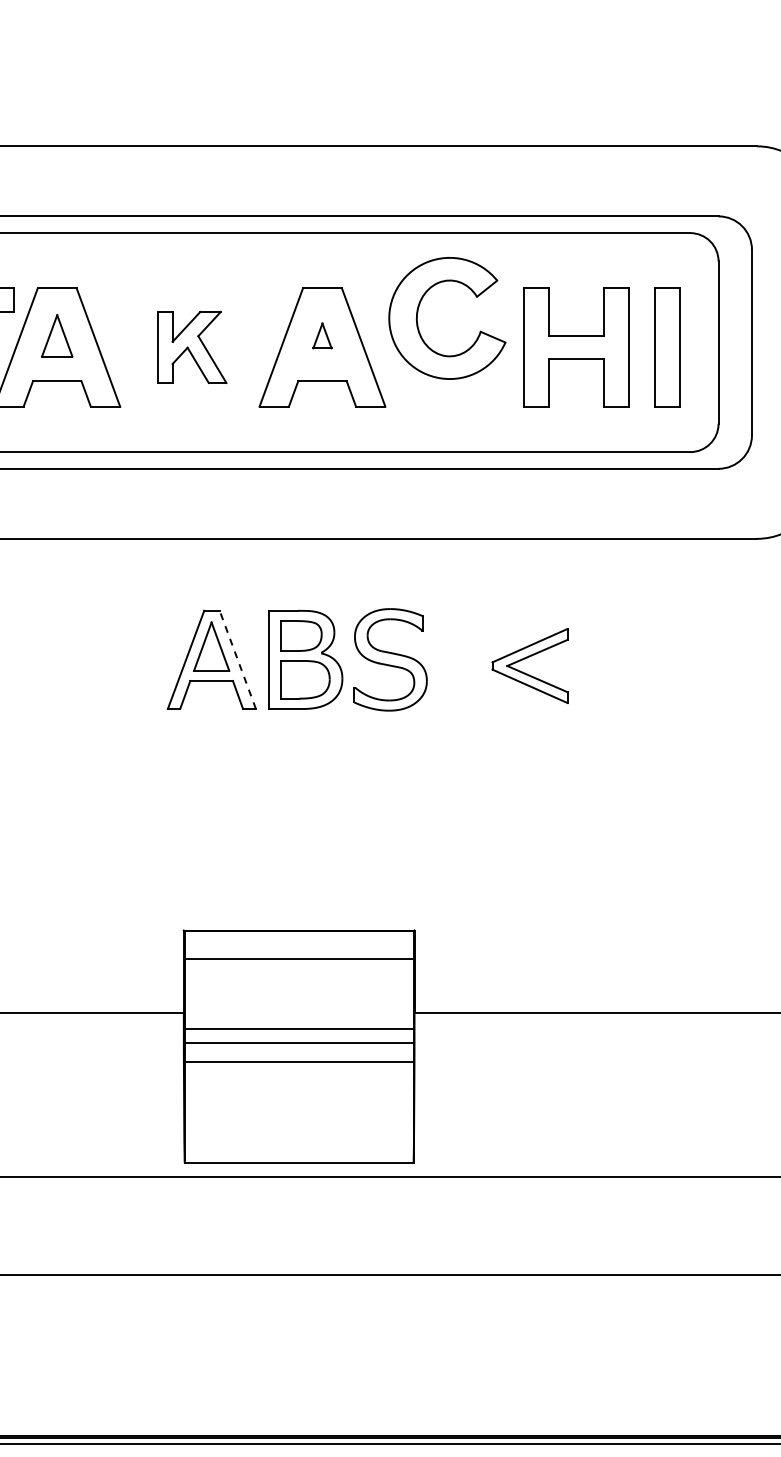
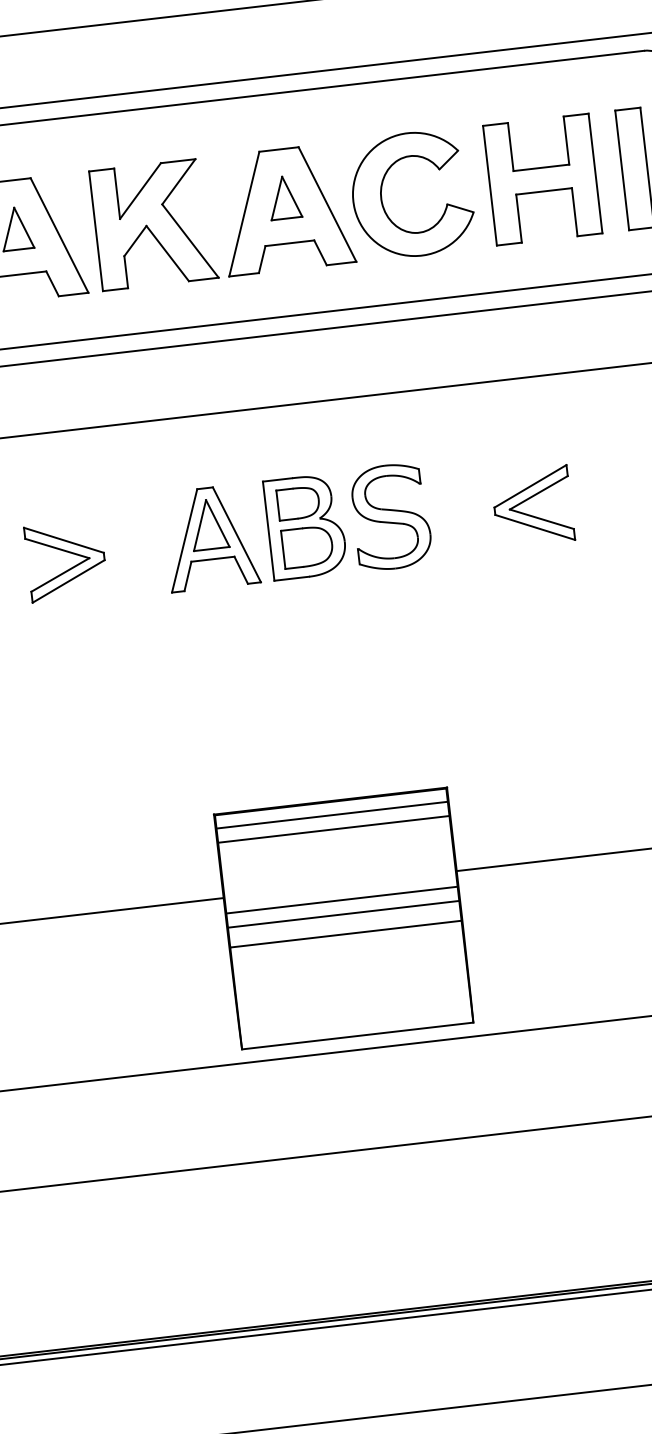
part: (418, 312) -> (382, 192), moved
part: (322, 335) -> (284, 197), size x1.67
part: (192, 347) -> (154, 224), size x1.67
part: (70, 658) -> (67, 553), added
line: (237, 659) -> (236, 534), dashed -> solid
line: (298, 944) -> (331, 815), added

